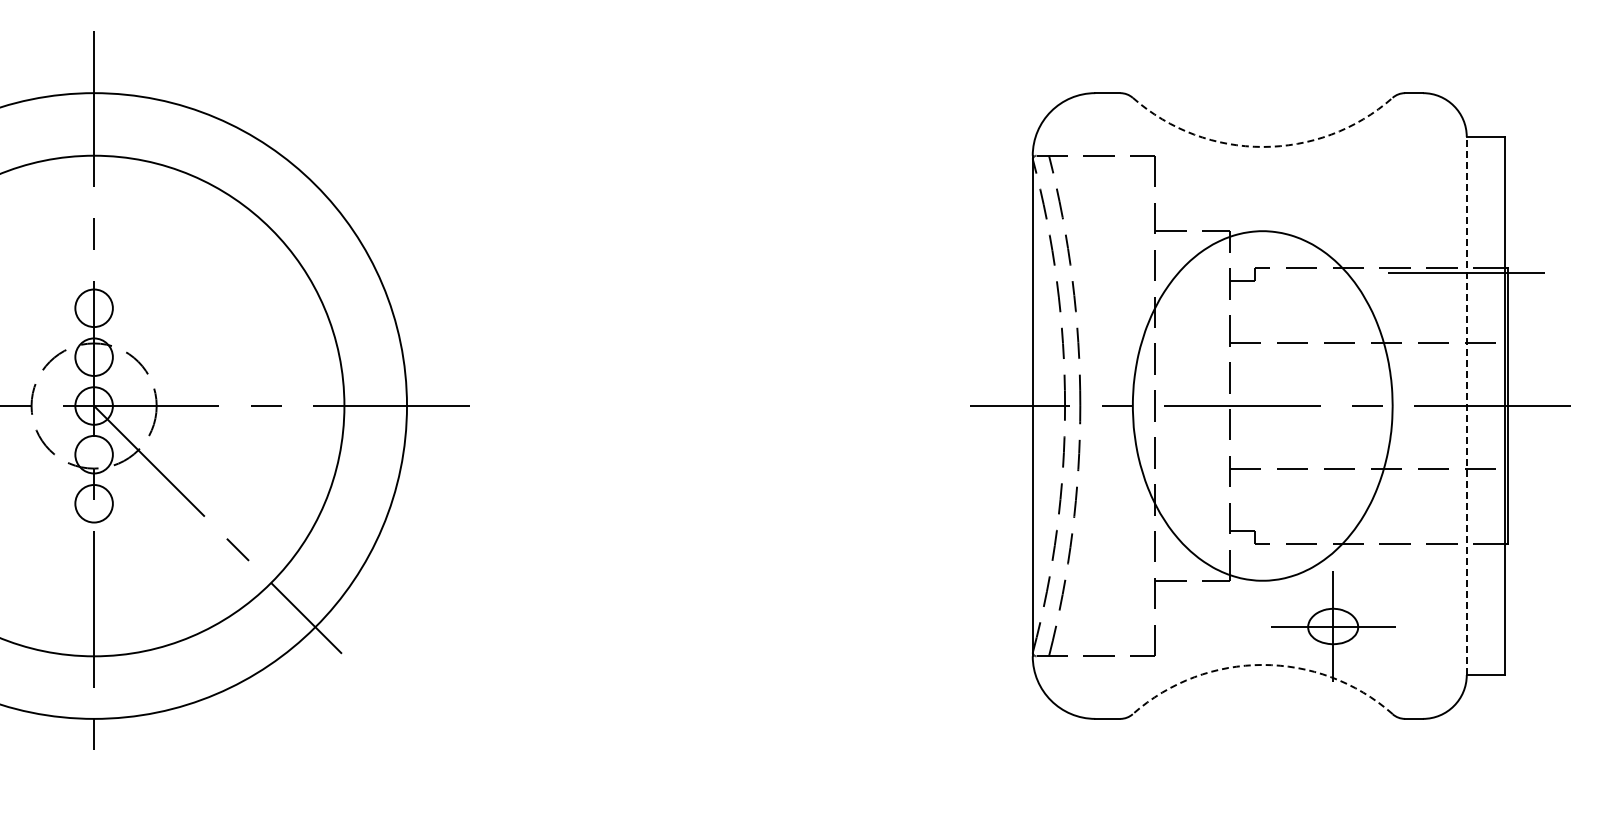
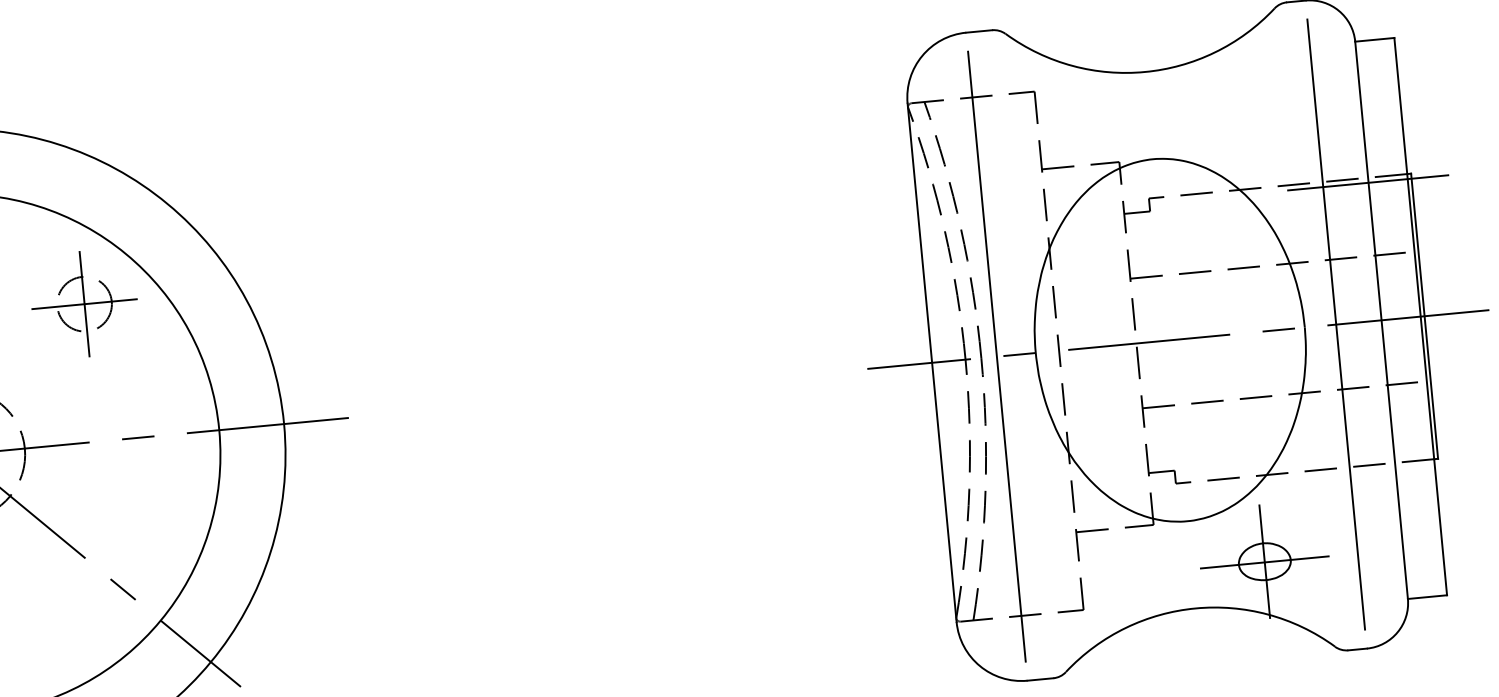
arc: (1262, 146) -> (1144, 71), dashed -> solid
part: (226, 273) -> (84, 304), added
line: (1095, 405) -> (997, 356), added
line: (1422, 405) -> (1335, 324), added
line: (1466, 405) -> (1381, 319), dashed -> solid
arc: (1262, 664) -> (1195, 607), dashed -> solid

